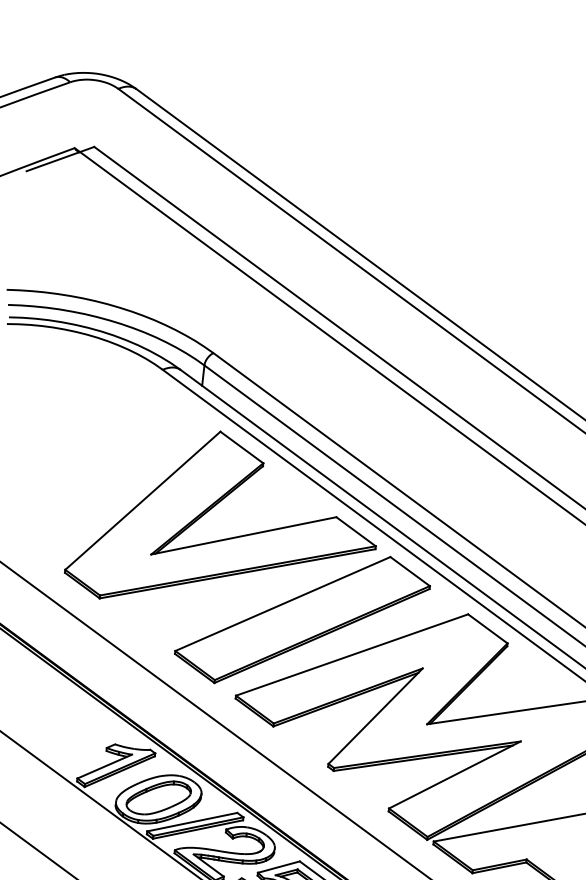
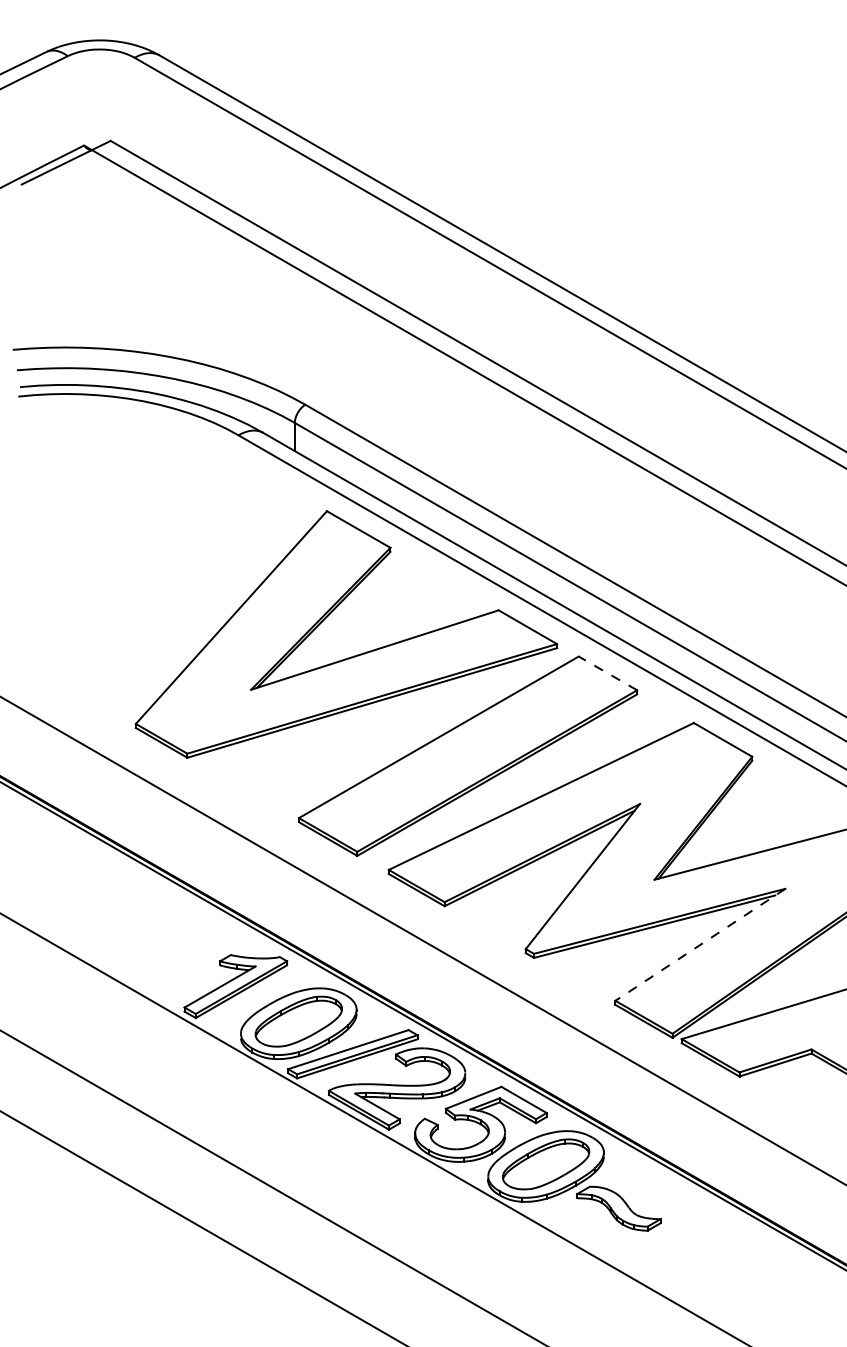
line: (409, 571) -> (607, 673), solid -> dashed
line: (455, 774) -> (700, 944), solid -> dashed

